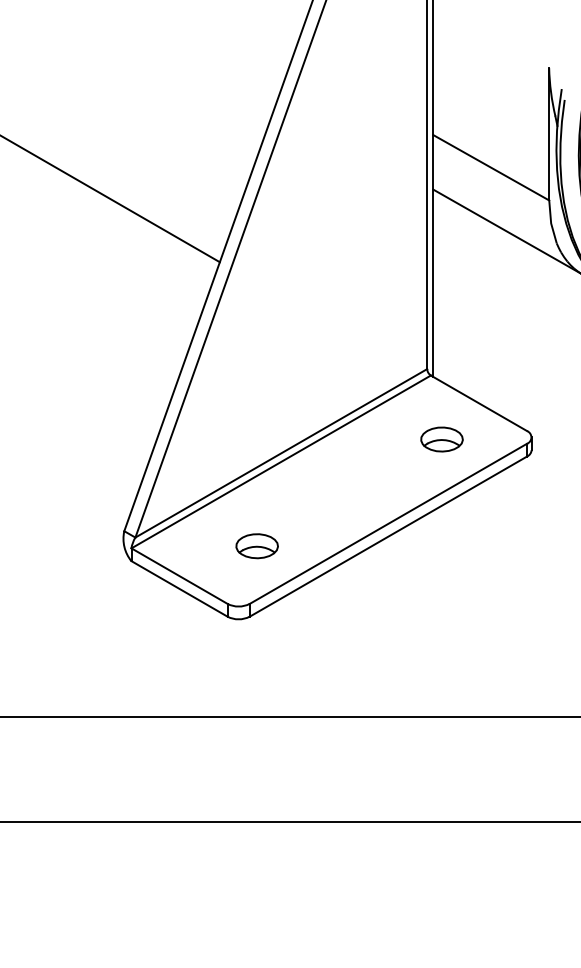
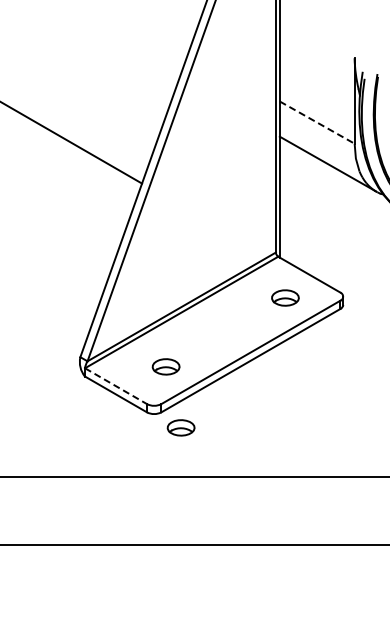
line: (491, 167) -> (317, 122), solid -> dashed
line: (180, 576) -> (116, 386), solid -> dashed
part: (279, 640) -> (180, 427), added

